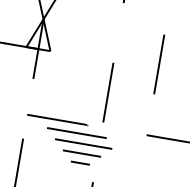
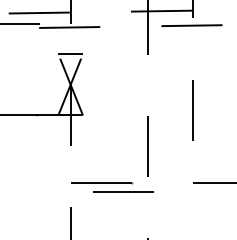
line: (83, 144) -> (131, 202), removed
line: (81, 153) -> (131, 211), removed
line: (80, 162) -> (131, 221), removed

